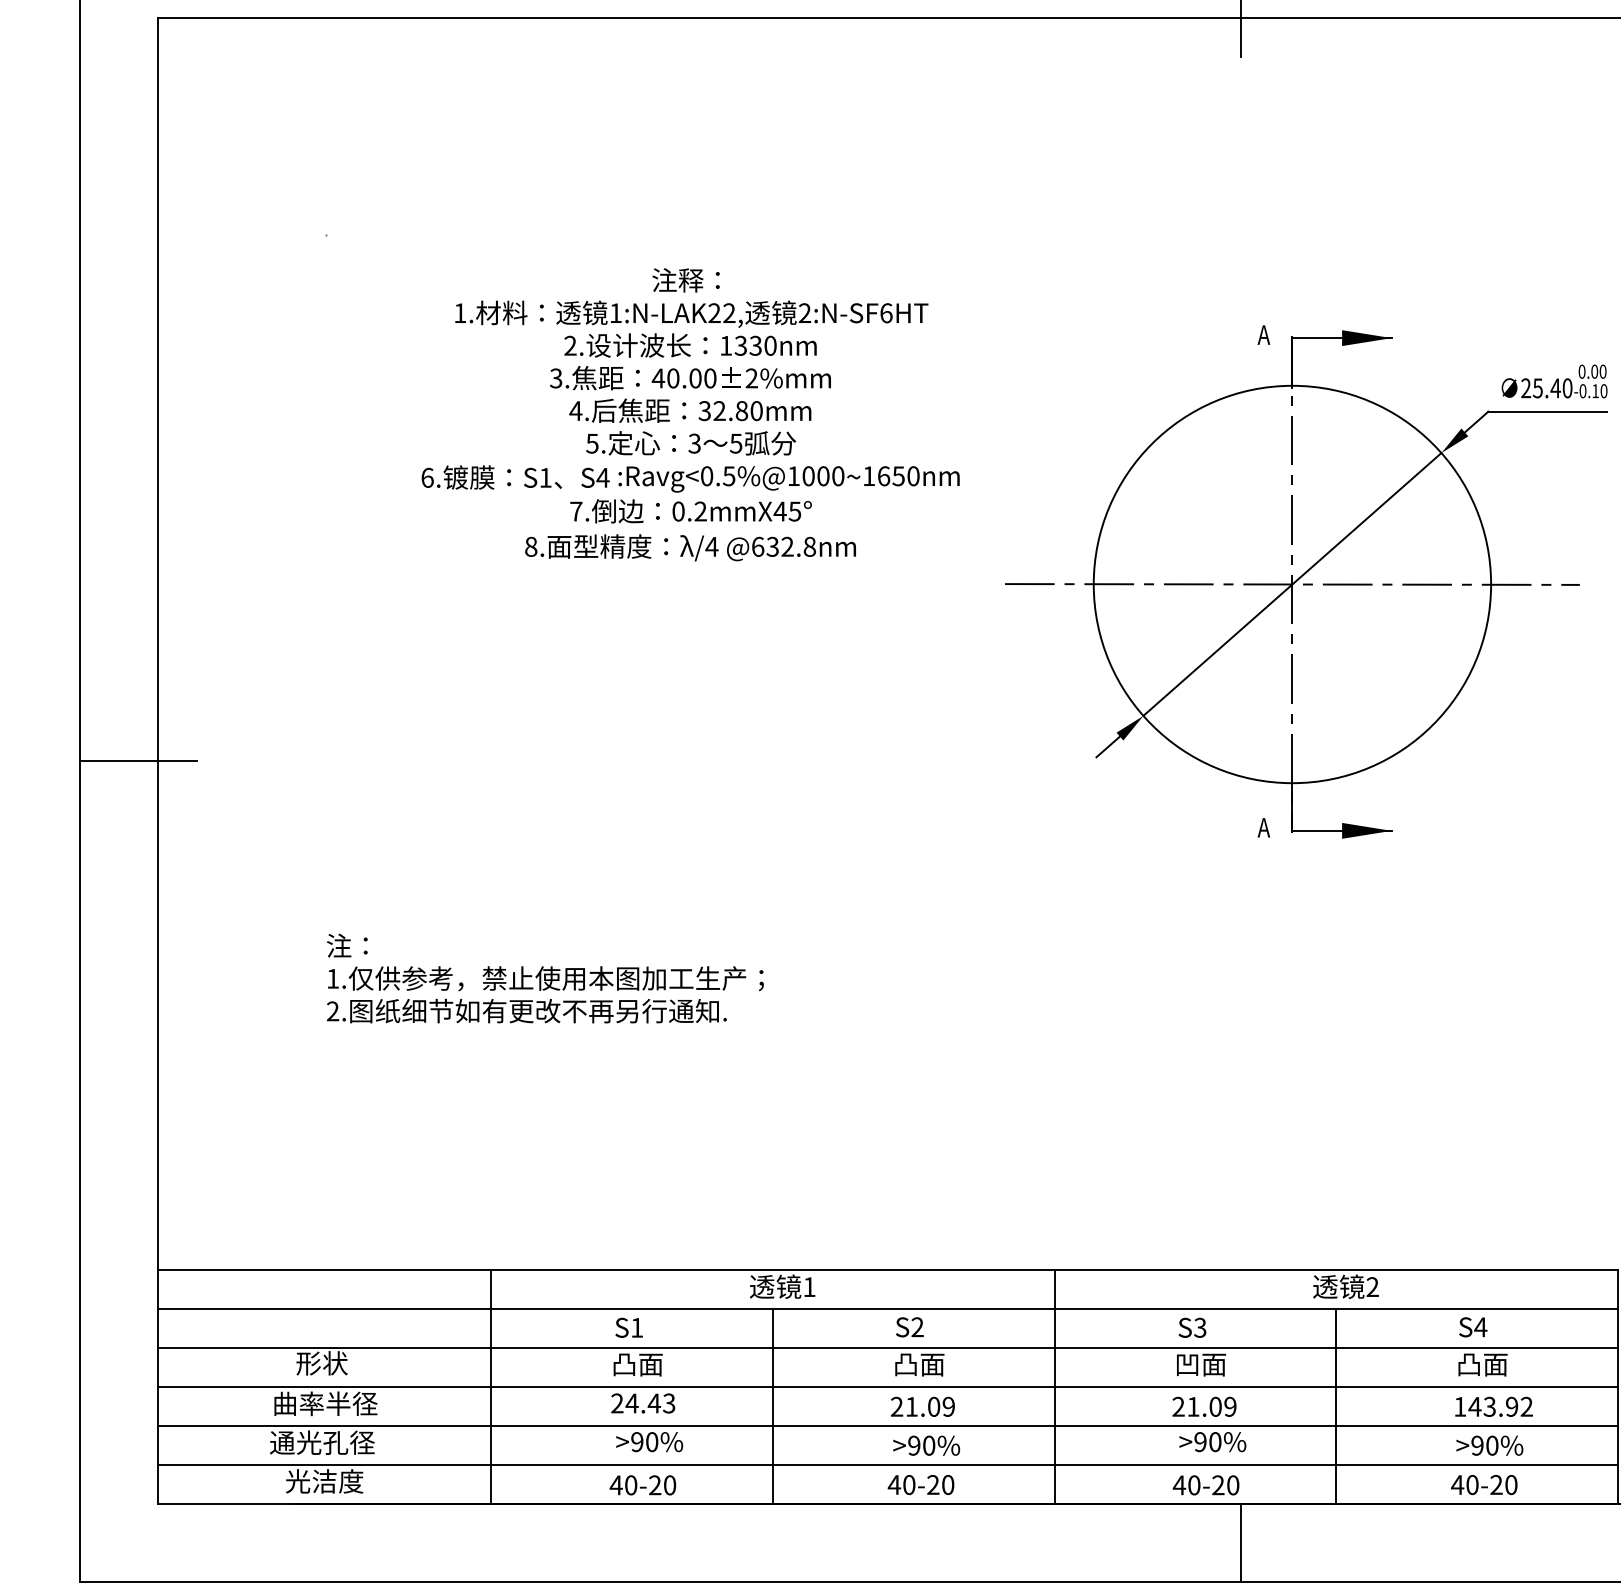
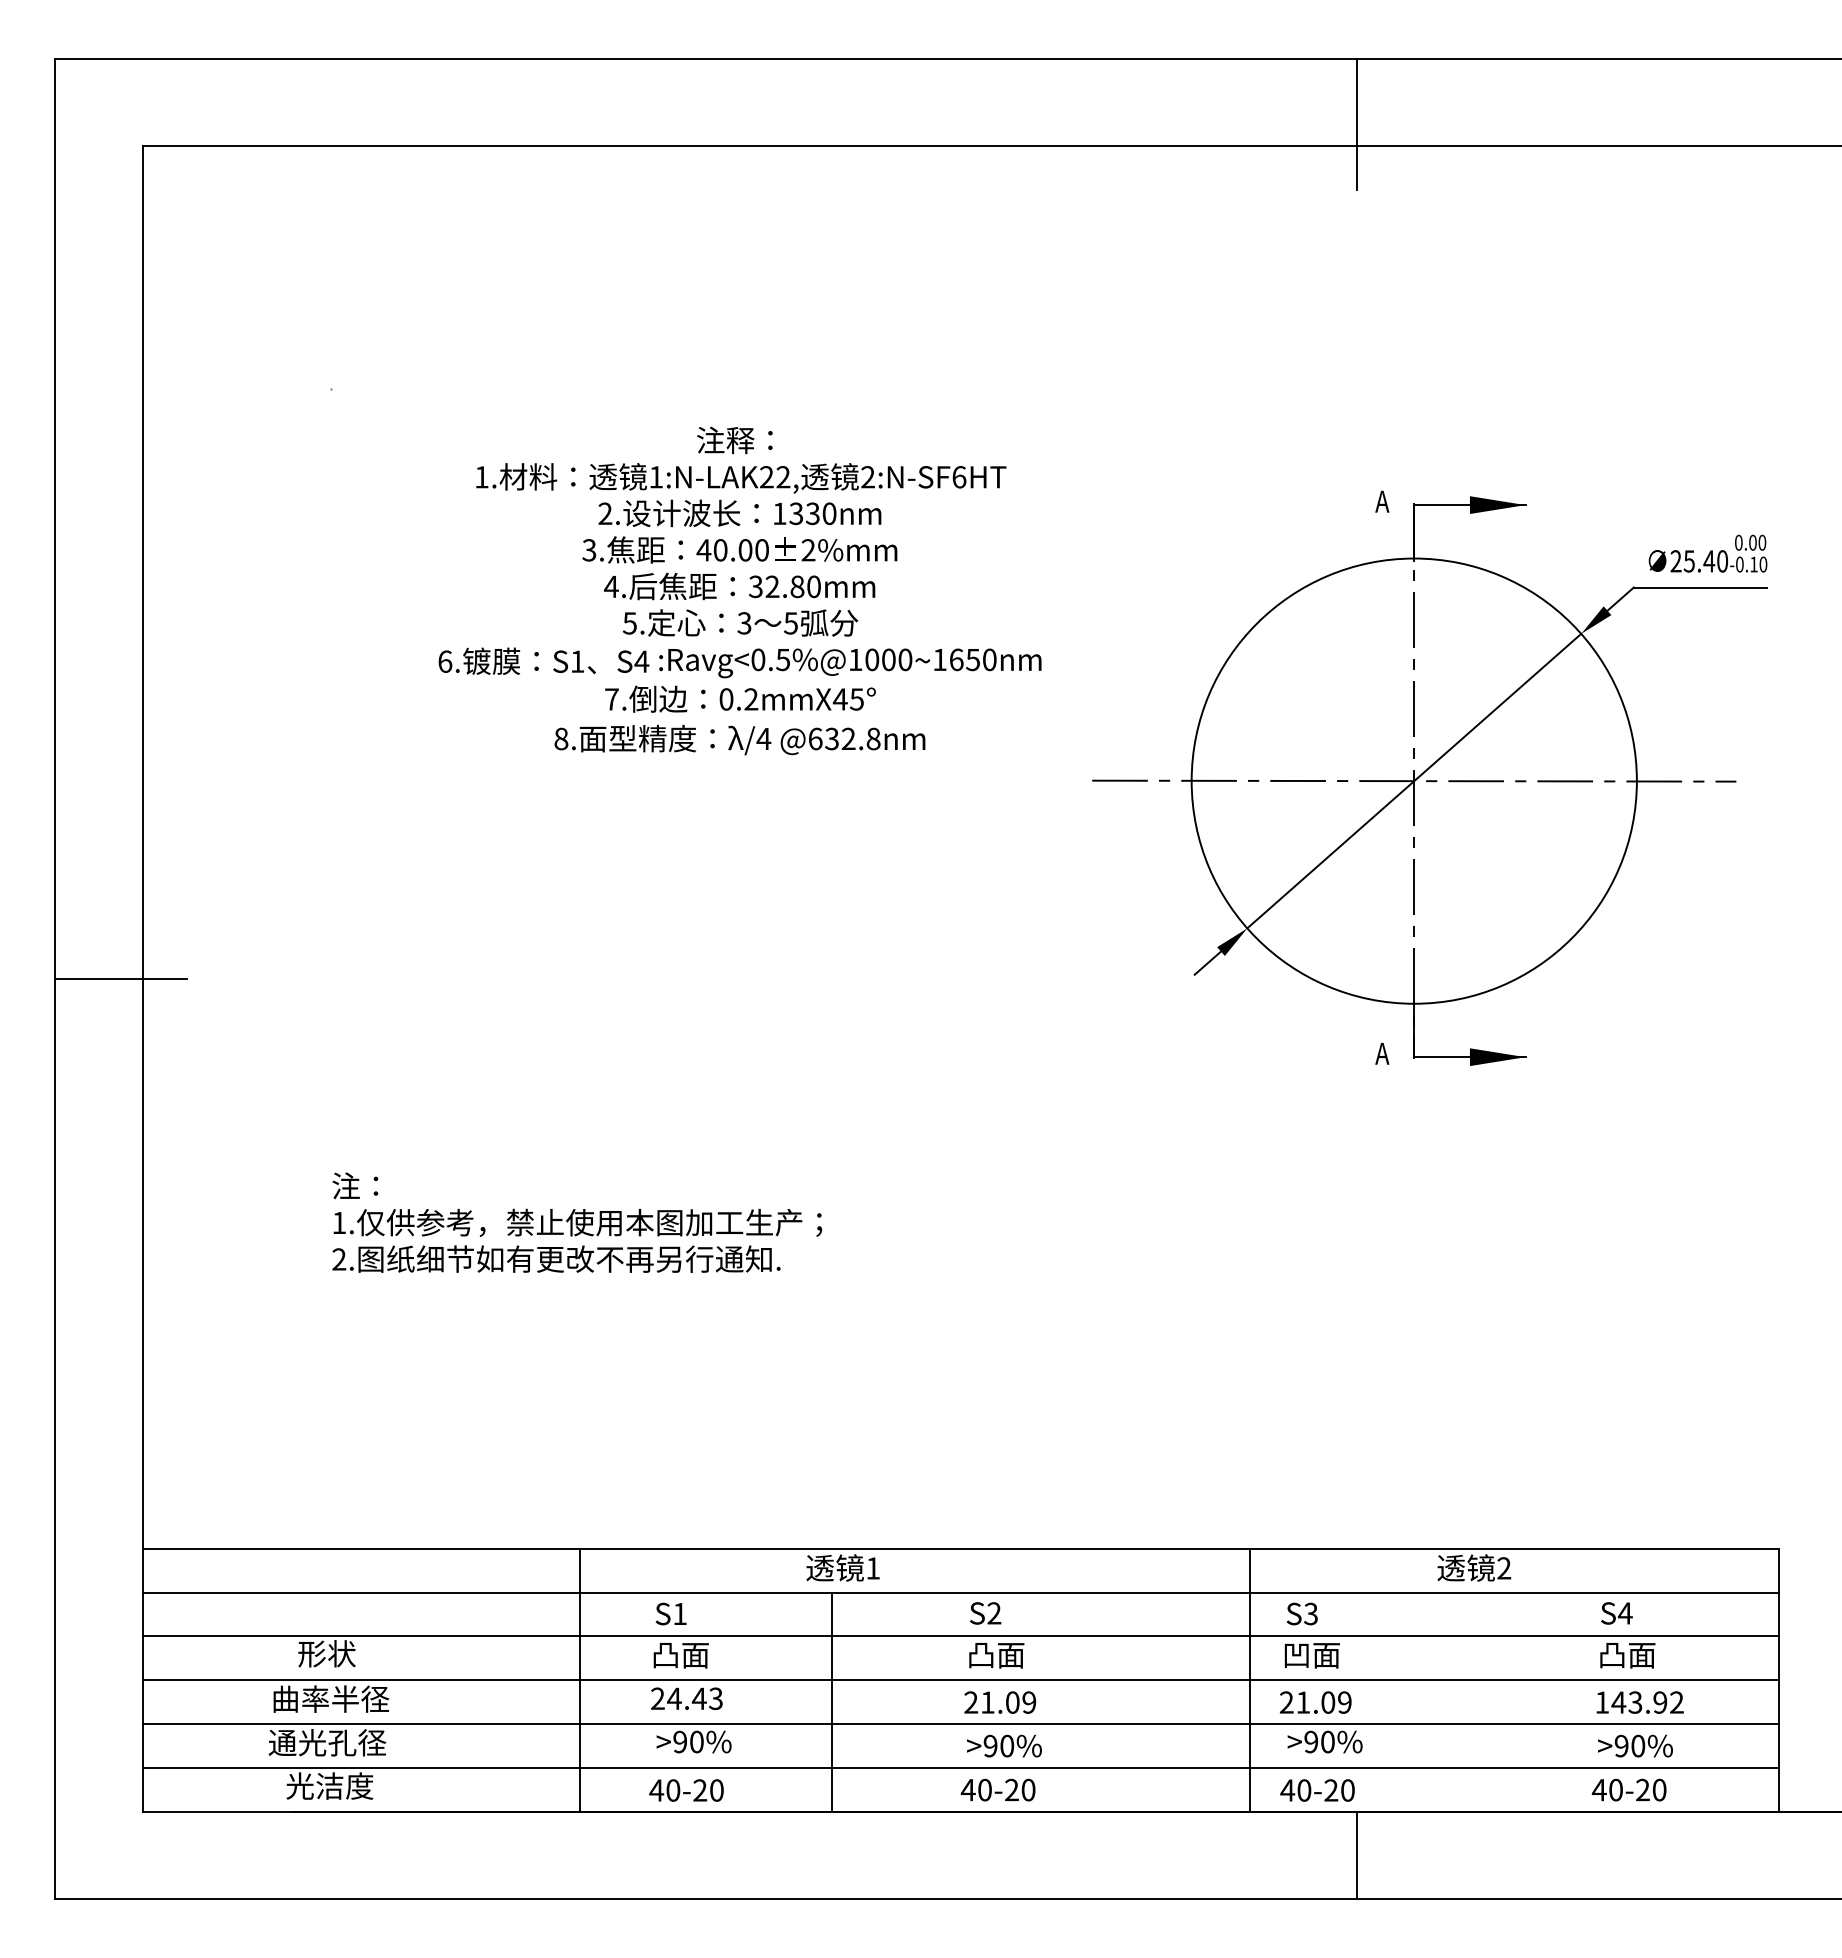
line: (491, 1386) -> (579, 1679), moved
line: (1054, 1386) -> (1249, 1679), moved
line: (1336, 1405) -> (1463, 1701), removed

